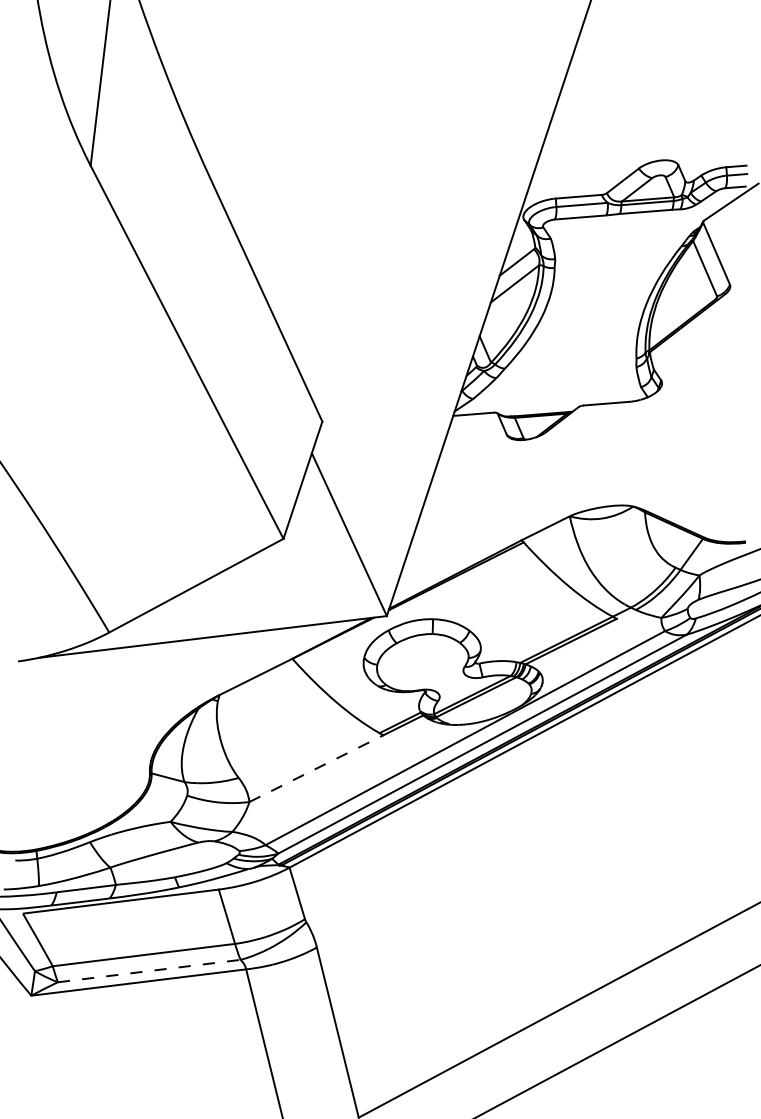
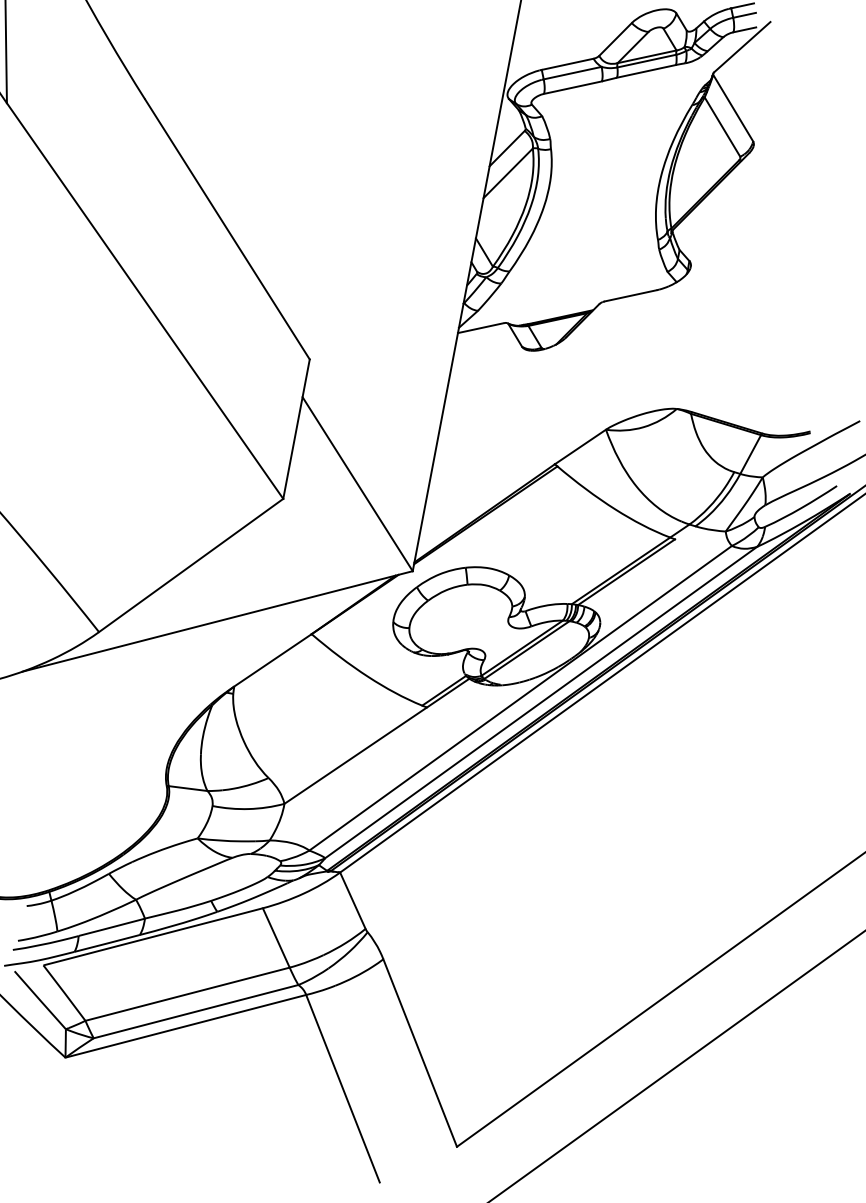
line: (316, 768) -> (355, 755), dashed -> solid
line: (149, 971) -> (196, 1012), dashed -> solid

